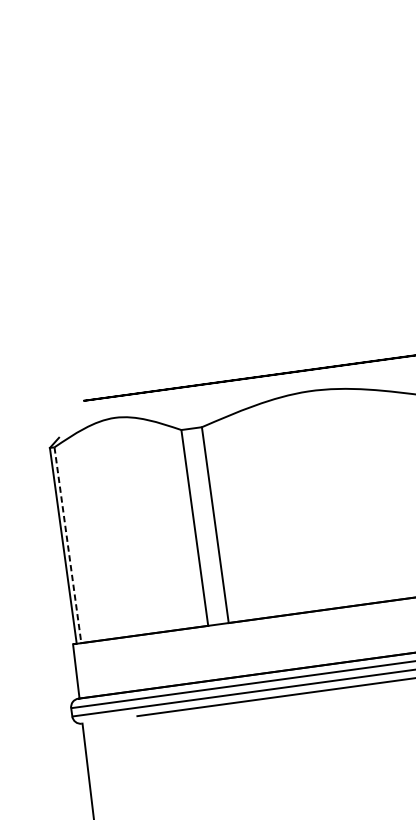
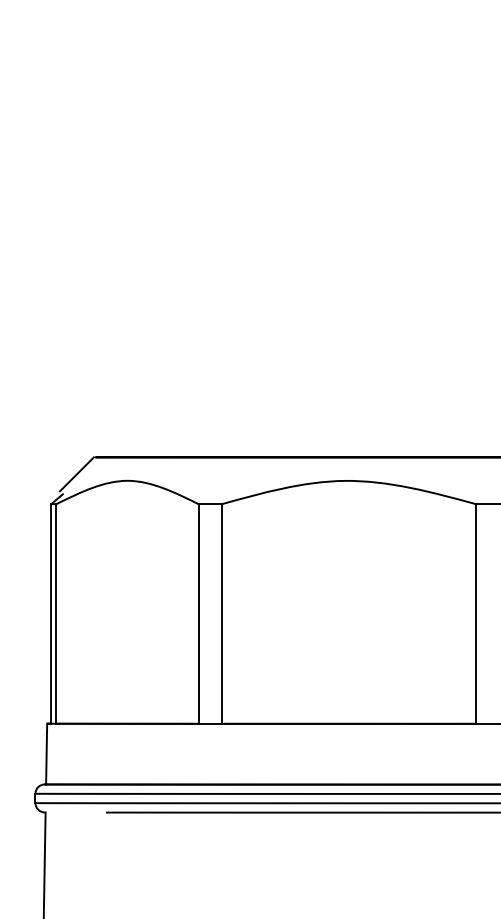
line: (68, 418) -> (76, 474), added
line: (67, 544) -> (56, 613), dashed -> solid

